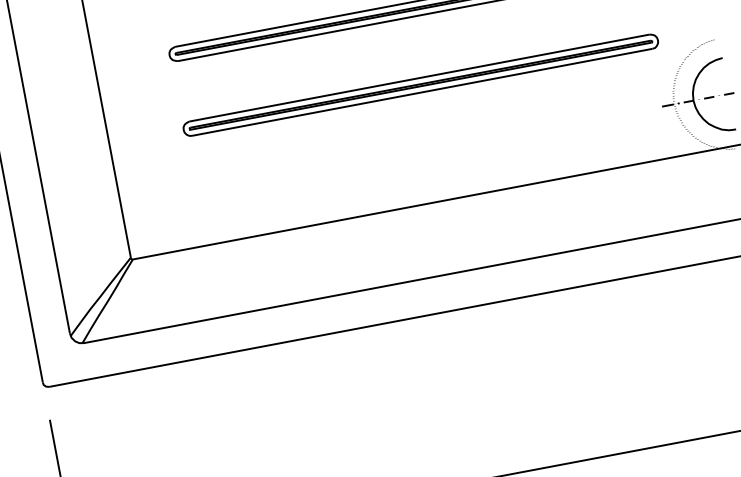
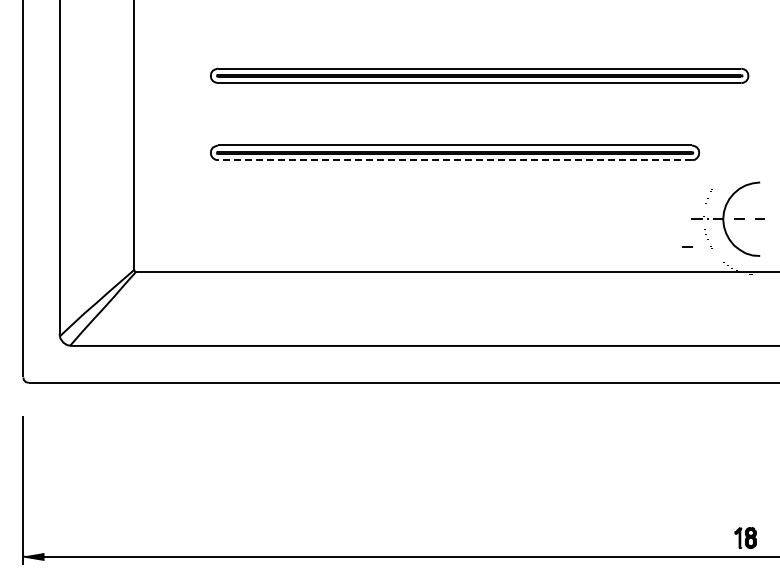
part: (696, 51) -> (735, 171), removed
line: (421, 92) -> (454, 160), solid -> dashed
line: (663, 133) -> (687, 246), added

